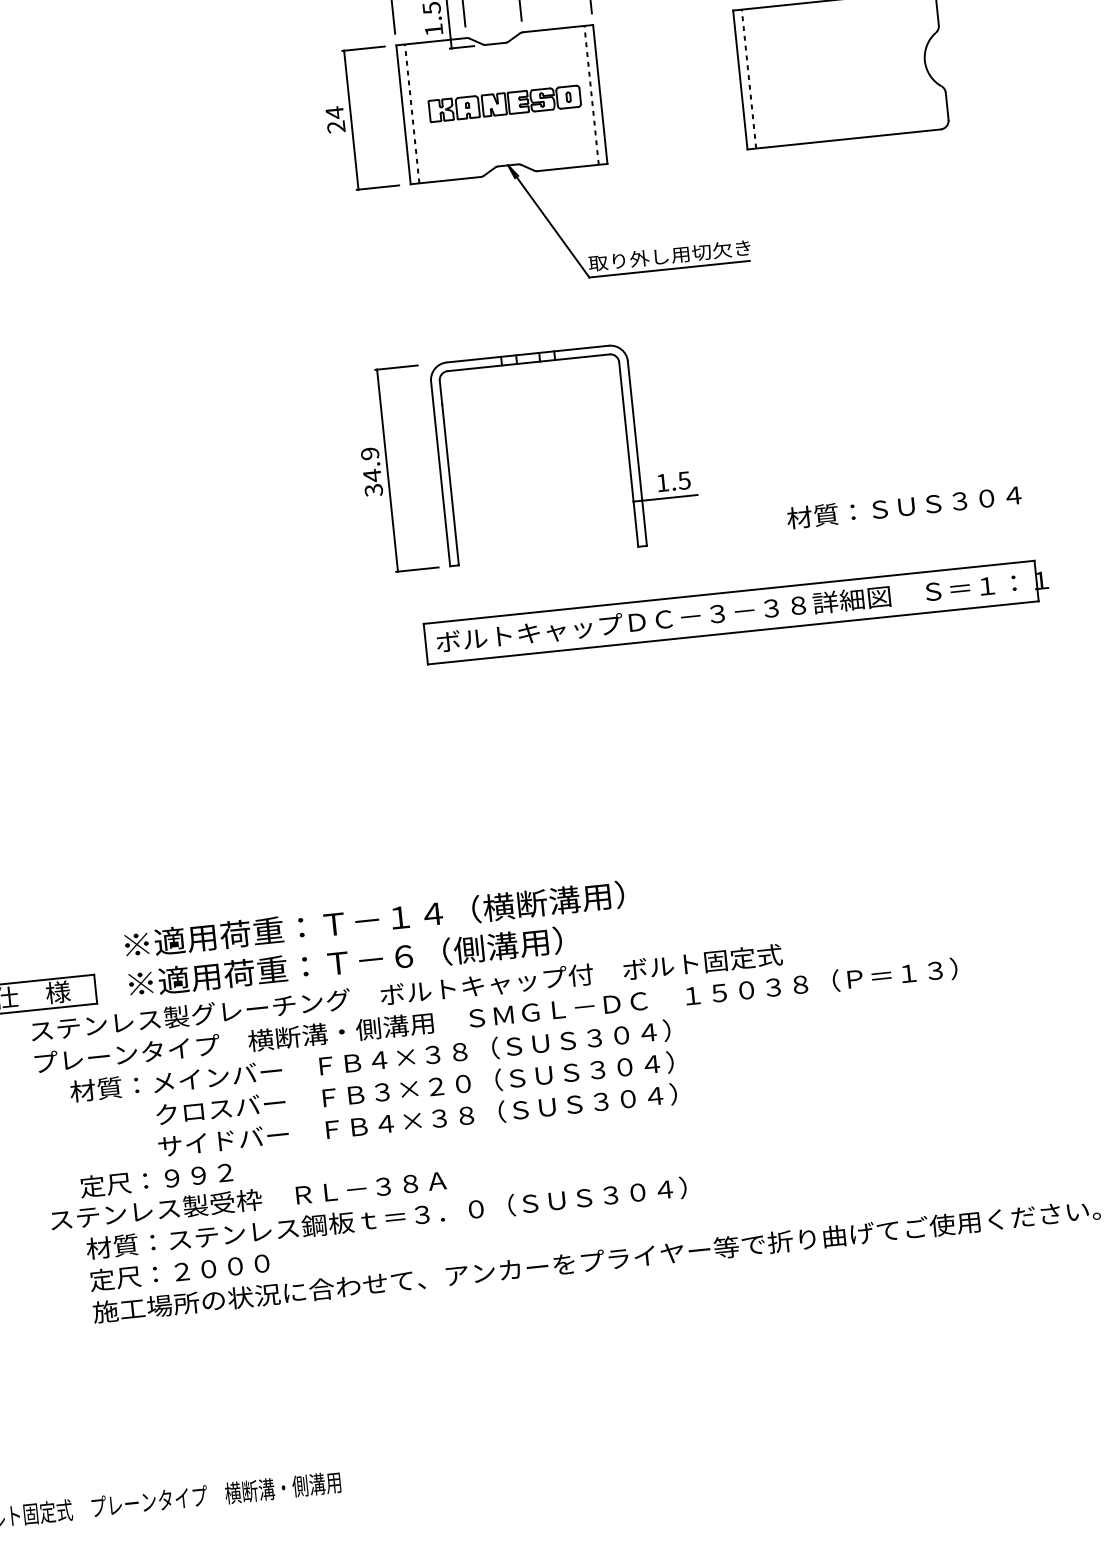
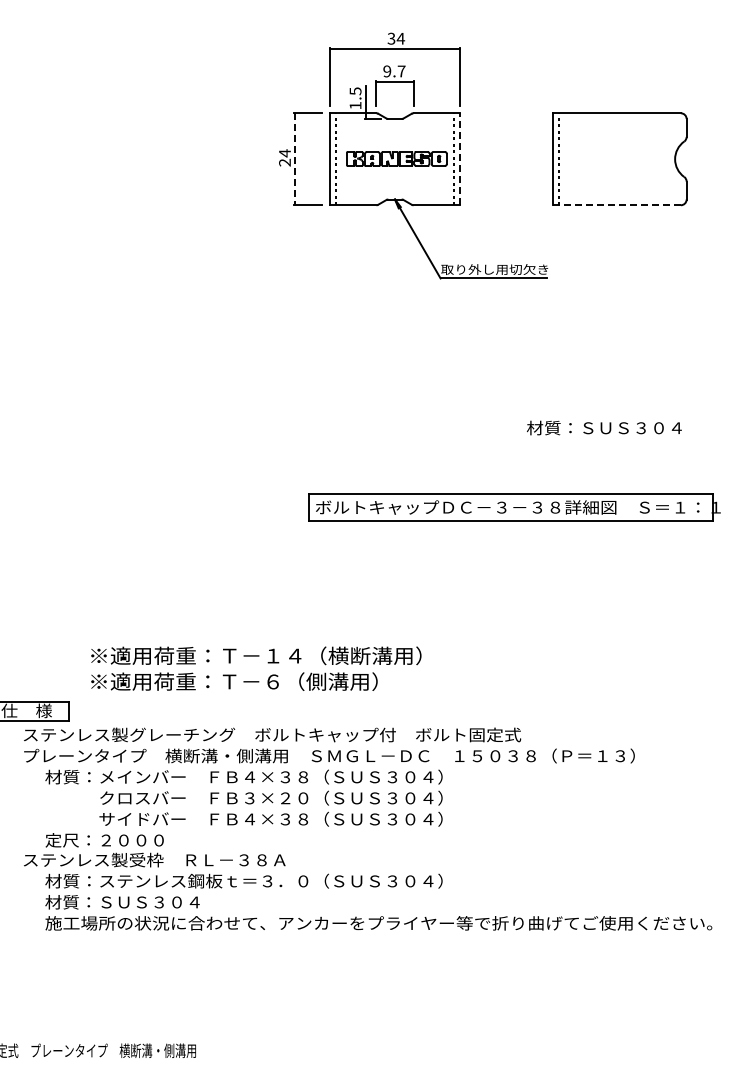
line: (600, 94) -> (460, 159), solid -> dashed
line: (351, 120) -> (295, 159), solid -> dashed
line: (843, 139) -> (616, 205), solid -> dashed
part: (449, 462) -> (336, 390), removed
text: (904, 505) -> (604, 427), moved
text: (376, 938) -> (256, 668), moved
text: (211, 1174) -> (132, 840), 定尺：９９２ -> 定尺：２０００
text: (206, 1269) -> (122, 902), 定尺：２０００ -> 材質：ＳＵＳ３０４

